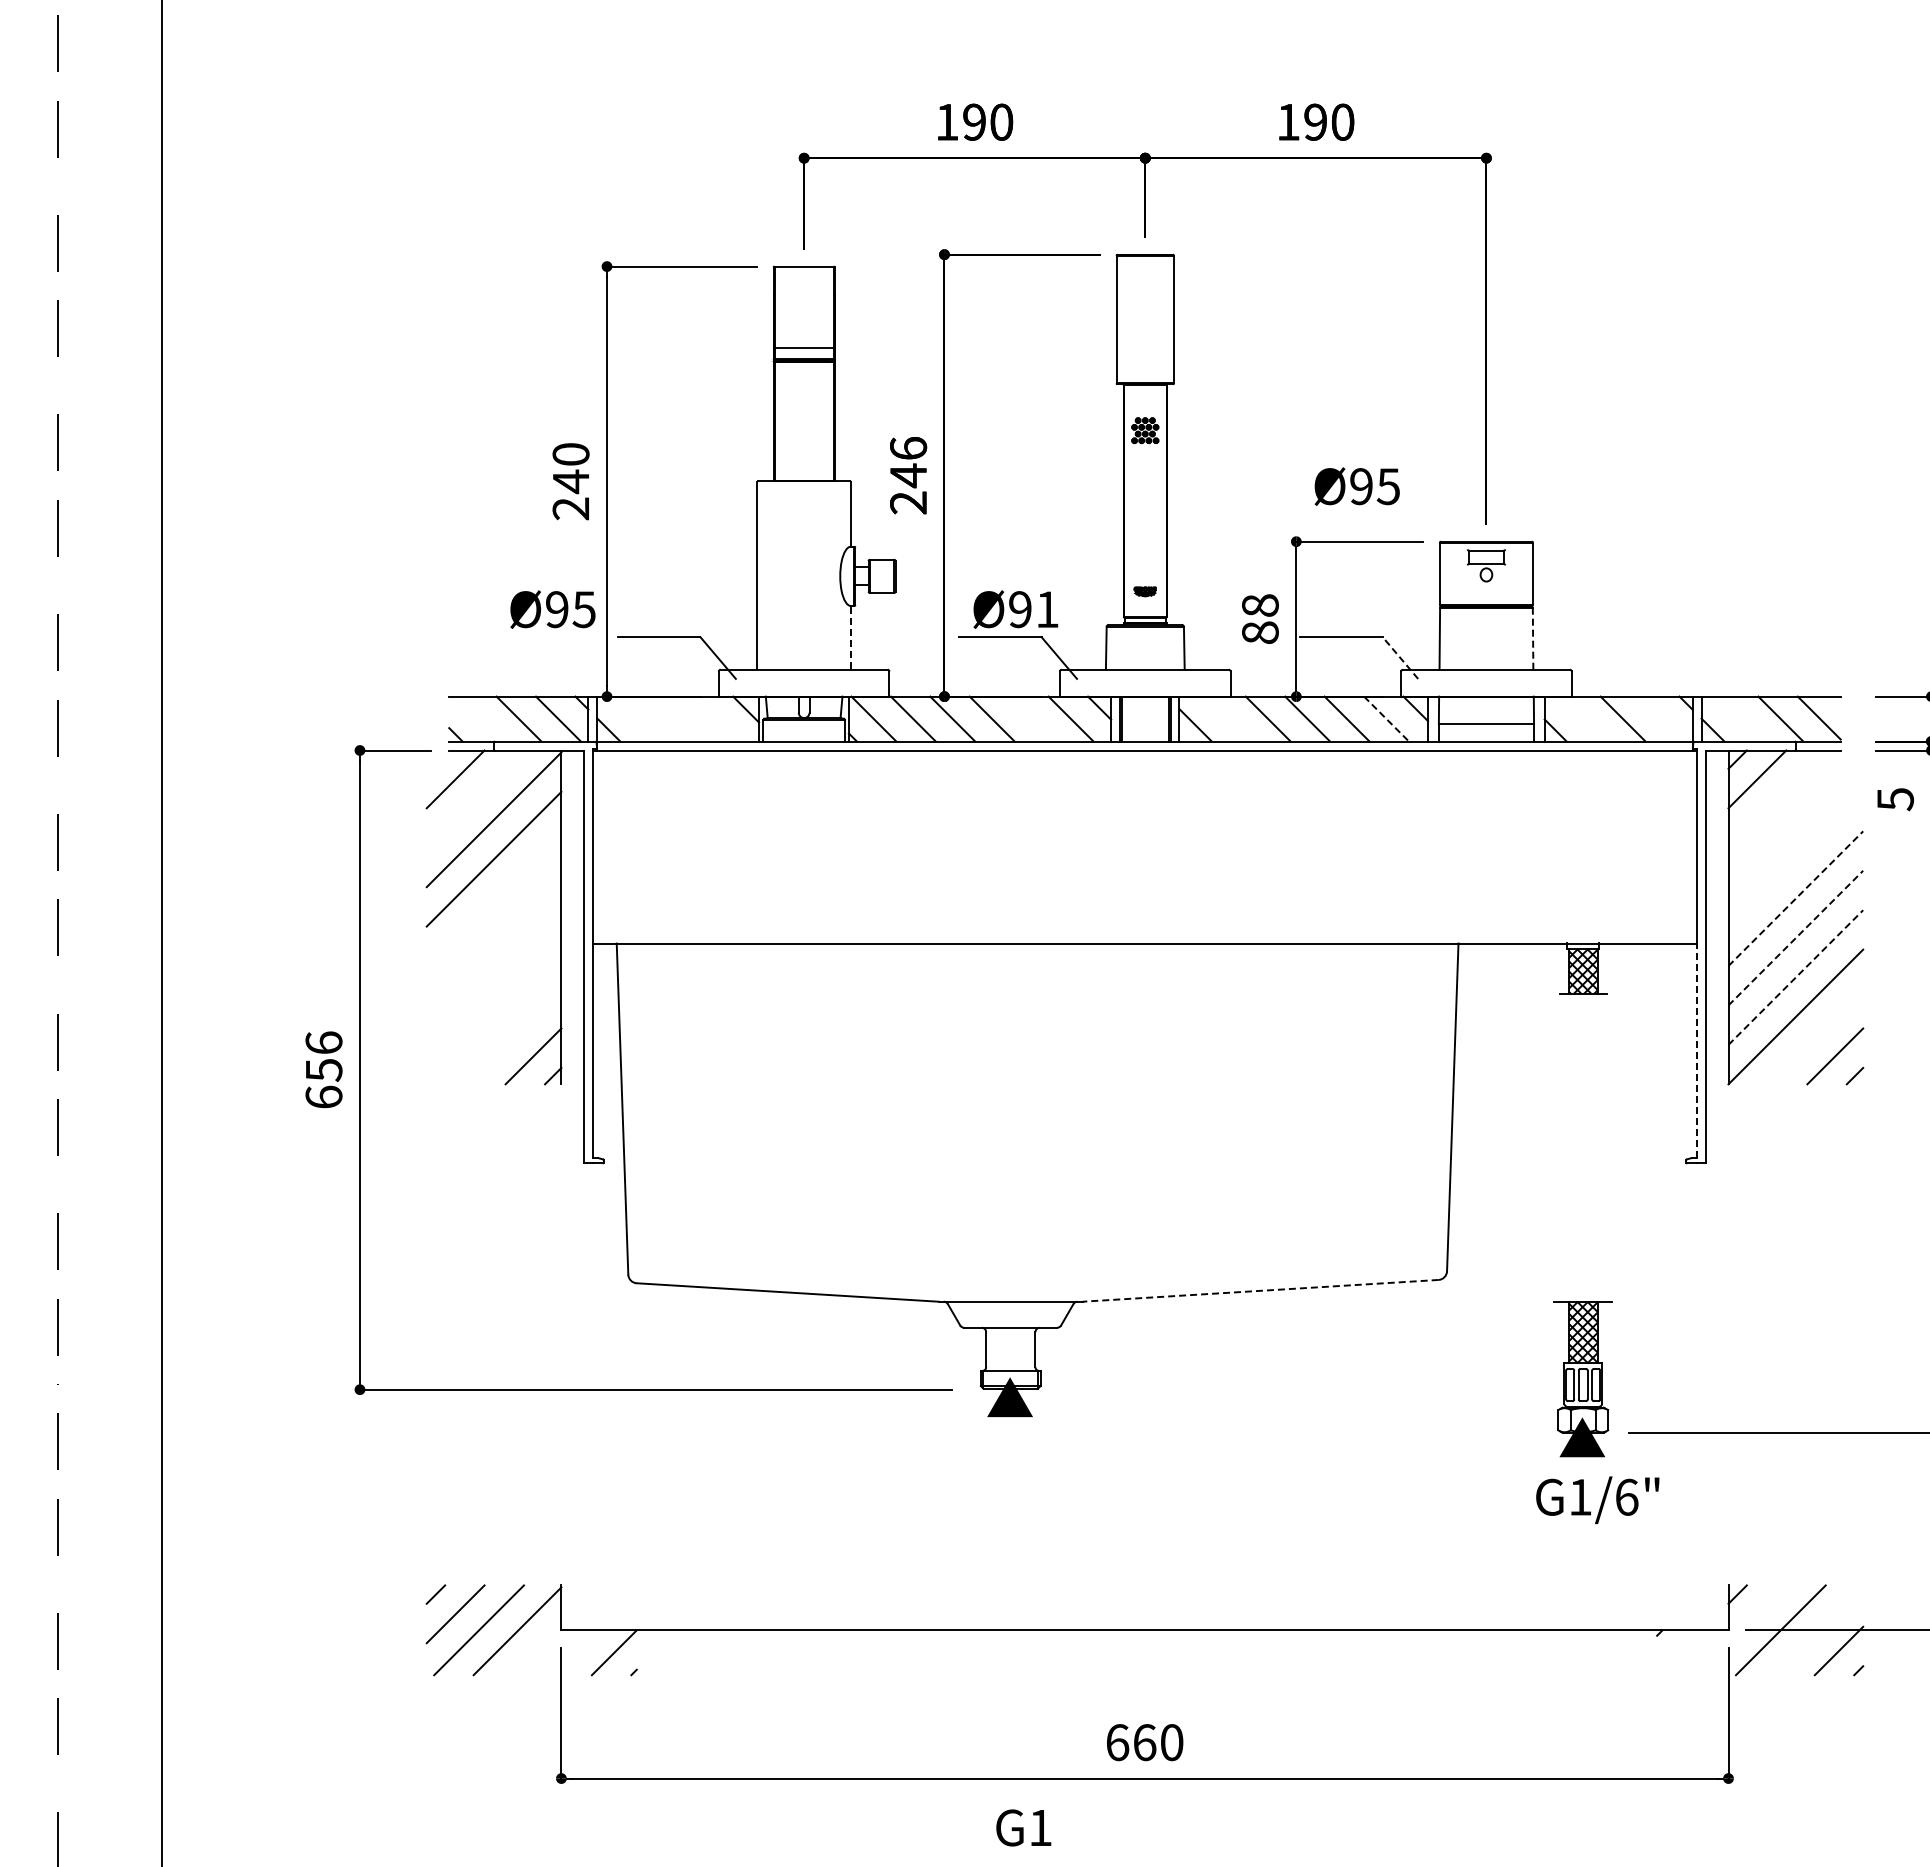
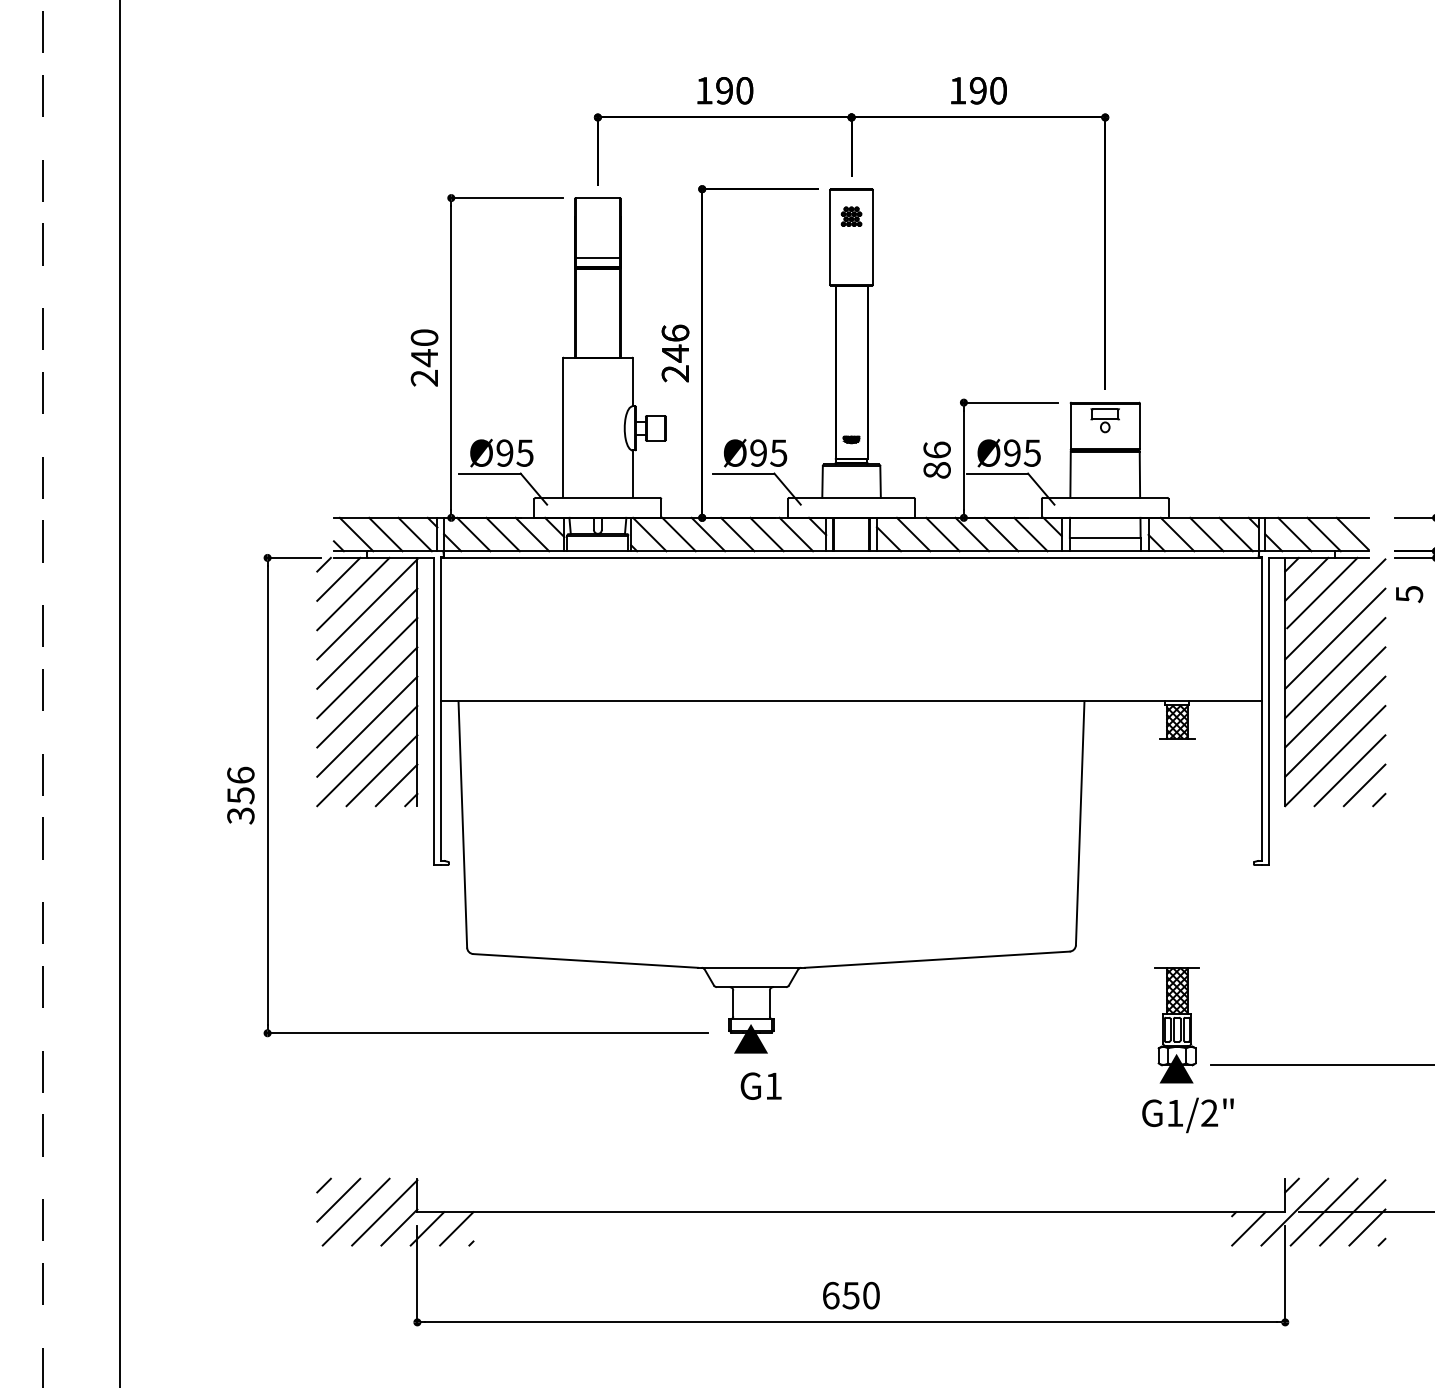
part: (1145, 430) -> (851, 216), moved
text: (1356, 486) -> (1008, 453), moved
text: (1259, 605) -> (936, 450), 88 -> 86
text: (552, 609) -> (501, 453), moved
text: (1046, 609) -> (778, 453), Ø91 -> Ø95
line: (850, 636) -> (632, 473), dashed -> solid
line: (1533, 638) -> (1140, 474), dashed -> solid
line: (1400, 657) -> (1041, 488), dashed -> solid
line: (479, 718) -> (356, 534), added
line: (636, 718) -> (473, 534), added
line: (676, 718) -> (502, 534), added
line: (715, 718) -> (531, 534), added
line: (1031, 718) -> (766, 534), added
line: (1228, 718) -> (913, 534), added
line: (1583, 718) -> (1177, 534), added
line: (1662, 718) -> (1236, 534), added
line: (1740, 718) -> (1294, 534), added
line: (1386, 719) -> (1030, 534), dashed -> solid
line: (435, 759) -> (323, 564), added
line: (1778, 797) -> (1322, 592), added
line: (474, 798) -> (352, 593), added
line: (1795, 819) -> (1335, 609), added
line: (1795, 858) -> (1335, 638), added
line: (493, 898) -> (366, 667), added
line: (1796, 898) -> (1335, 667), dashed -> solid
line: (493, 937) -> (366, 696), added
line: (1796, 937) -> (1335, 696), dashed -> solid
line: (493, 977) -> (366, 726), added
line: (1796, 977) -> (1335, 726), dashed -> solid
line: (493, 1016) -> (366, 755), added
line: (513, 1036) -> (381, 770), added
line: (1815, 1036) -> (1349, 770), added
line: (1697, 1050) -> (1262, 781), dashed -> solid
text: (323, 1097) -> (240, 815), 656 -> 356
line: (1260, 1290) -> (937, 959), dashed -> solid
text: (1626, 1496) -> (1209, 1112), G1/6" -> G1/2"
line: (1741, 1630) -> (1294, 1212), added
line: (1819, 1631) -> (1352, 1213), added
line: (537, 1650) -> (399, 1227), added
line: (574, 1652) -> (427, 1228), added
line: (1679, 1652) -> (1248, 1228), added
text: (1144, 1742) -> (850, 1295), 660 -> 650
text: (1023, 1827) -> (761, 1085), moved

